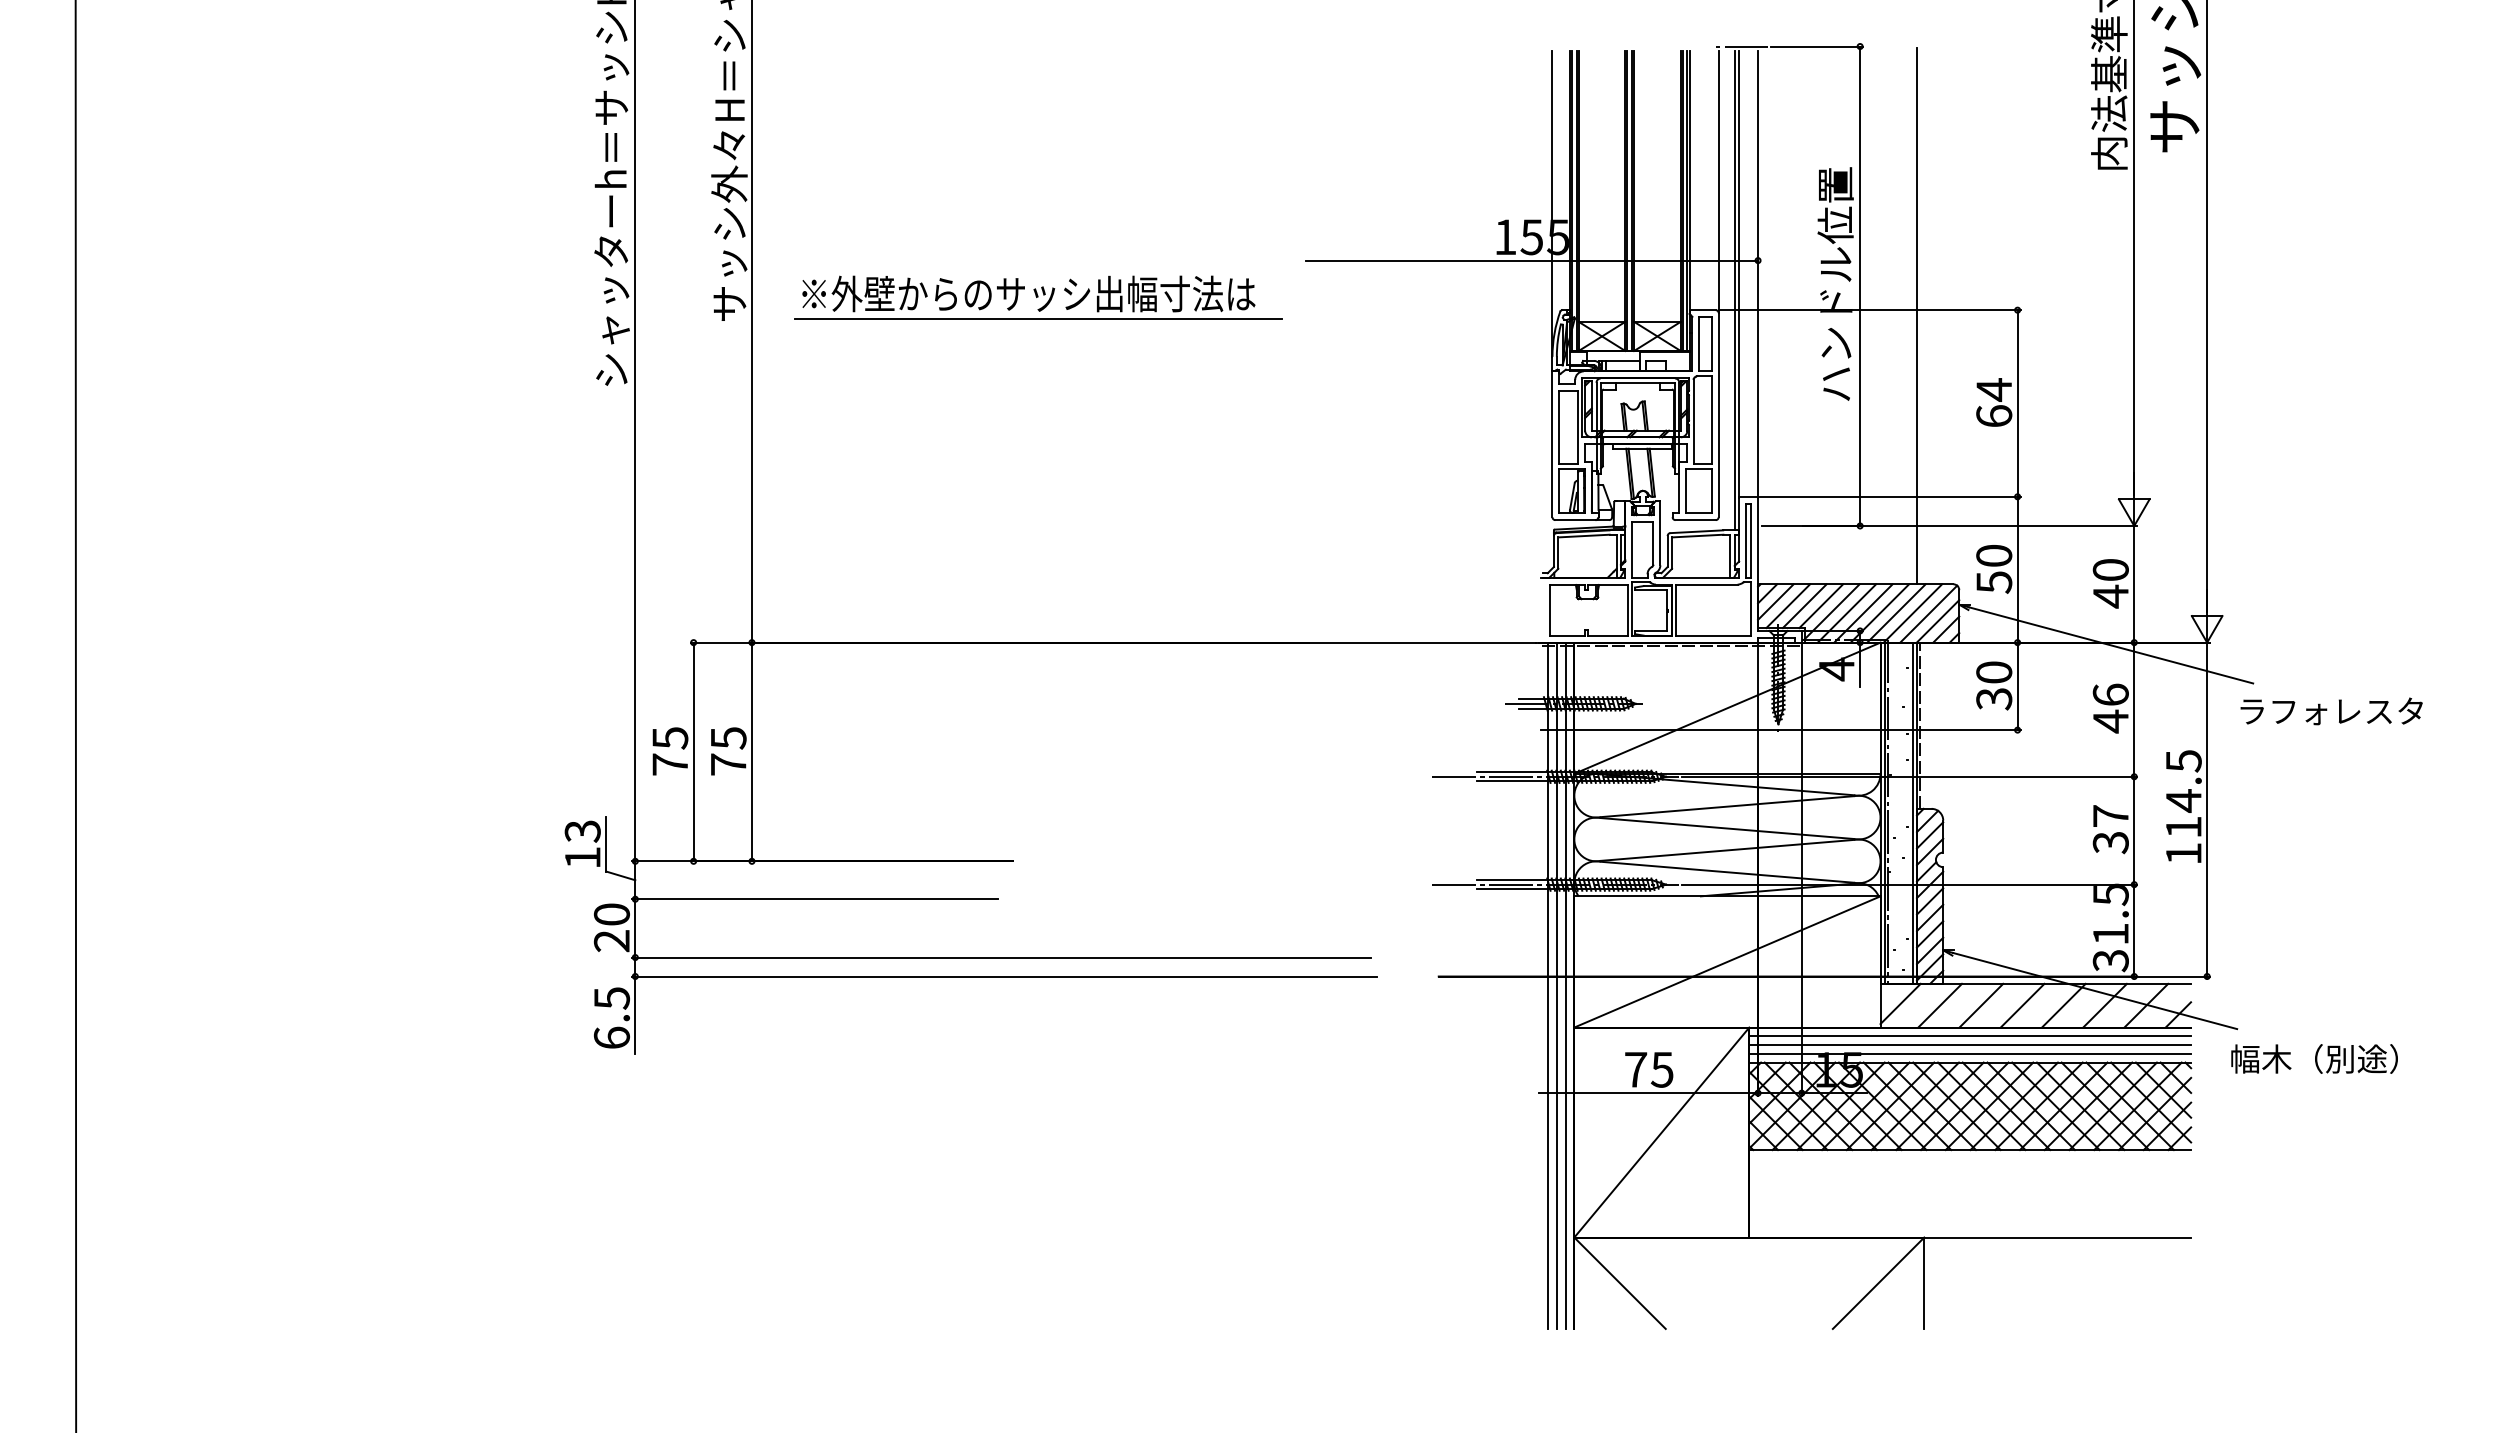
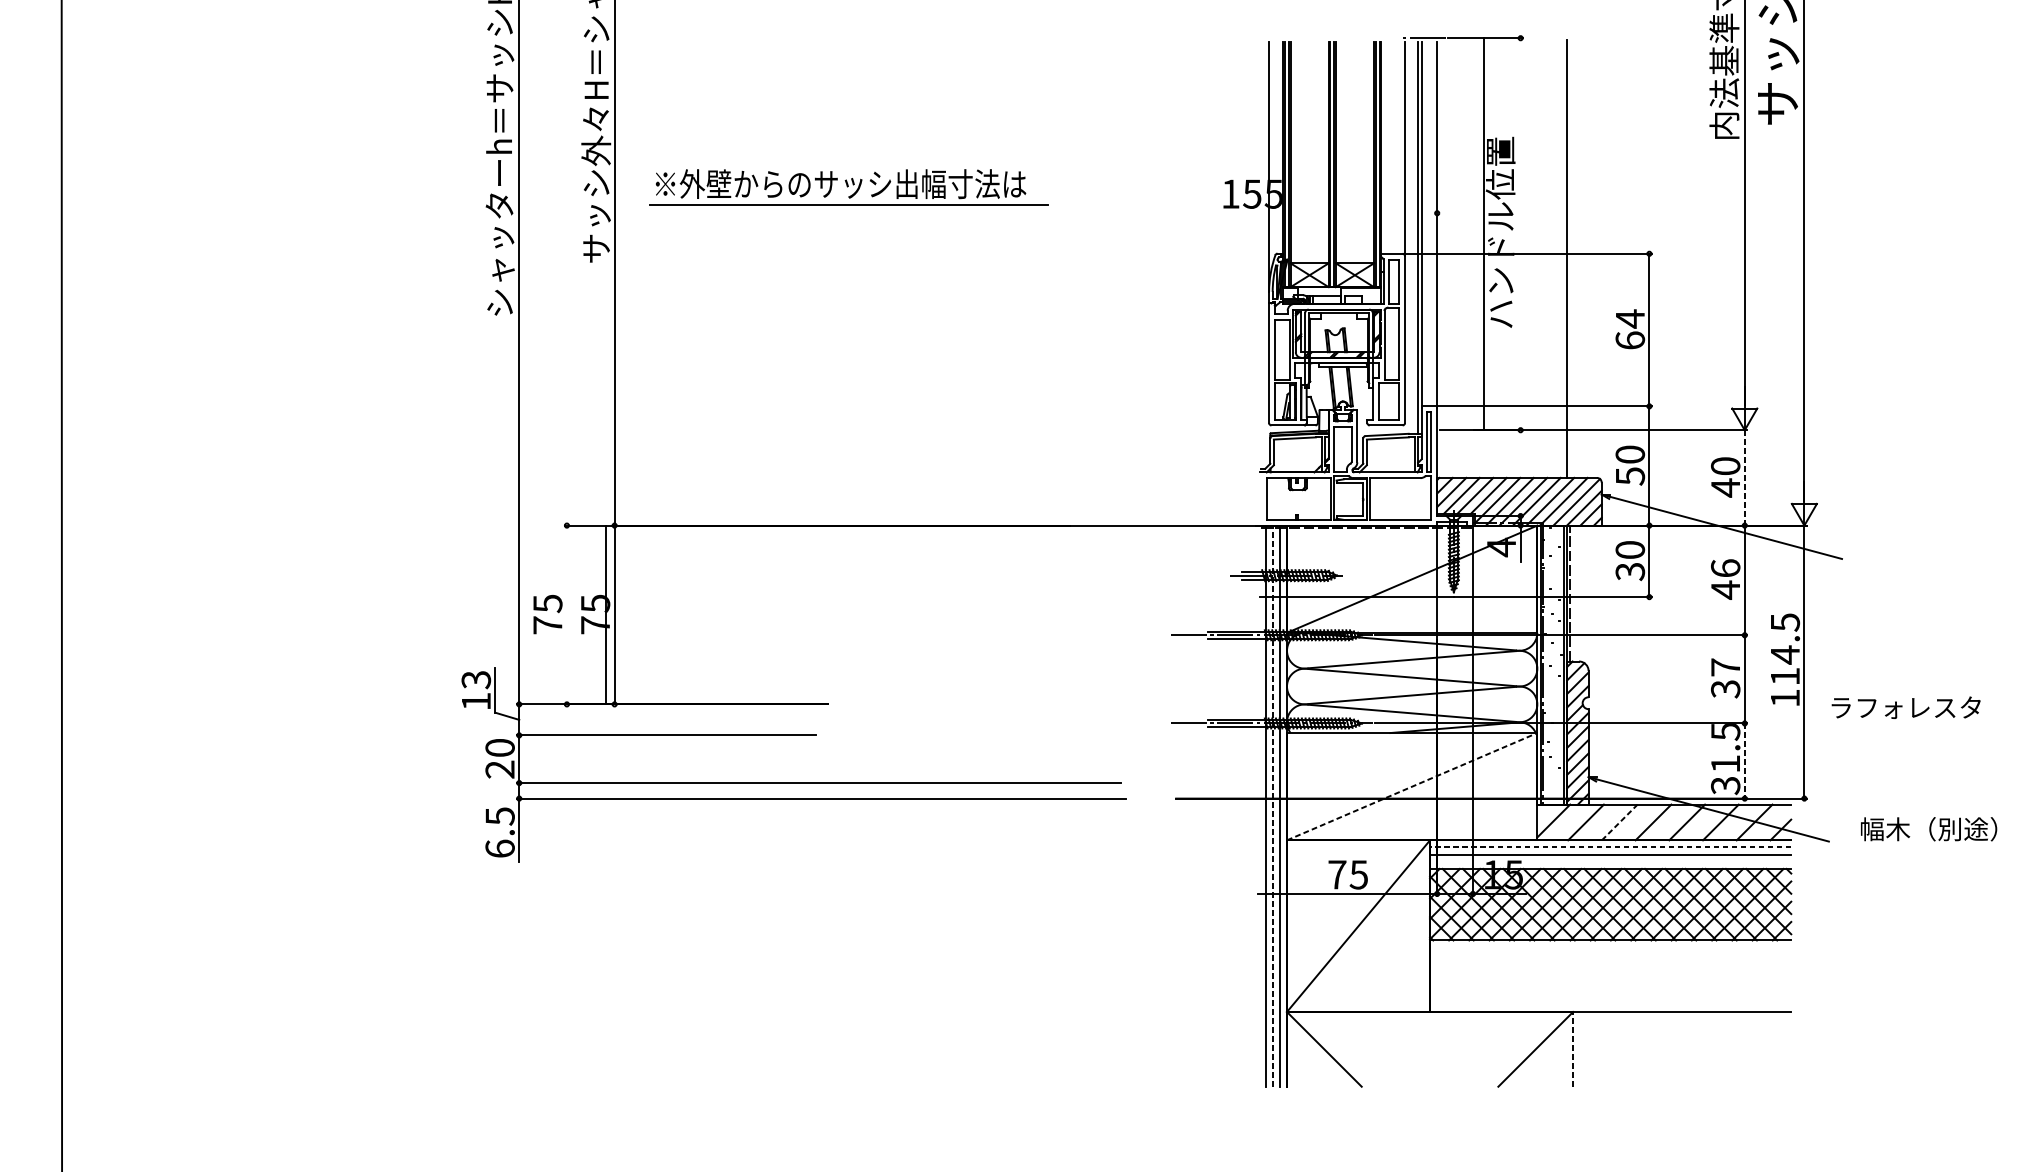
line: (1532, 260) -> (1252, 213), removed
line: (1860, 285) -> (1484, 233), moved
part: (1038, 297) -> (848, 187), moved
line: (2134, 584) -> (1744, 478), solid -> dashed
text: (2331, 711) -> (1906, 707), moved
line: (693, 751) -> (606, 614), moved
line: (2134, 930) -> (1744, 760), solid -> dashed
line: (1727, 961) -> (1412, 786), solid -> dashed
line: (1556, 985) -> (1272, 805), solid -> dashed
line: (1981, 1005) -> (1619, 822), solid -> dashed
line: (1970, 1036) -> (1610, 847), solid -> dashed
line: (1970, 1053) -> (1610, 861), removed
text: (2314, 1058) -> (1928, 828), moved
line: (1924, 1283) -> (1573, 1049), solid -> dashed

